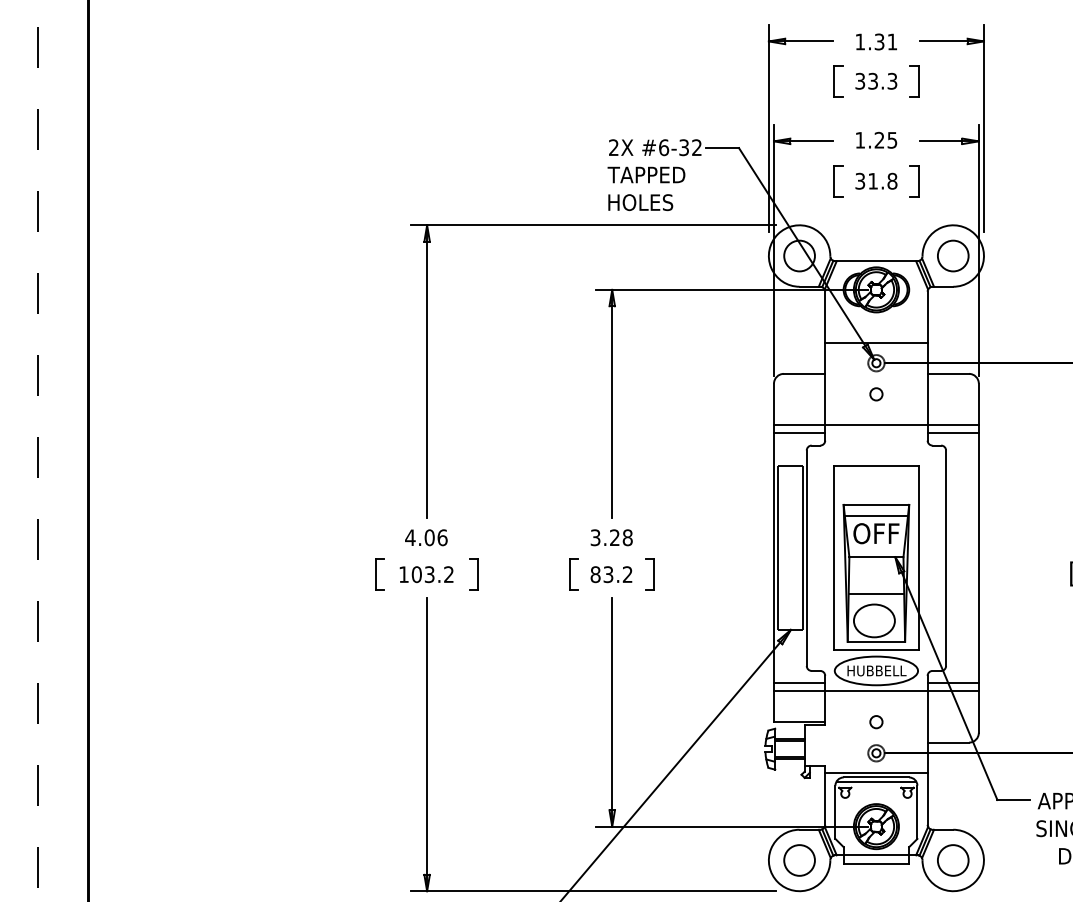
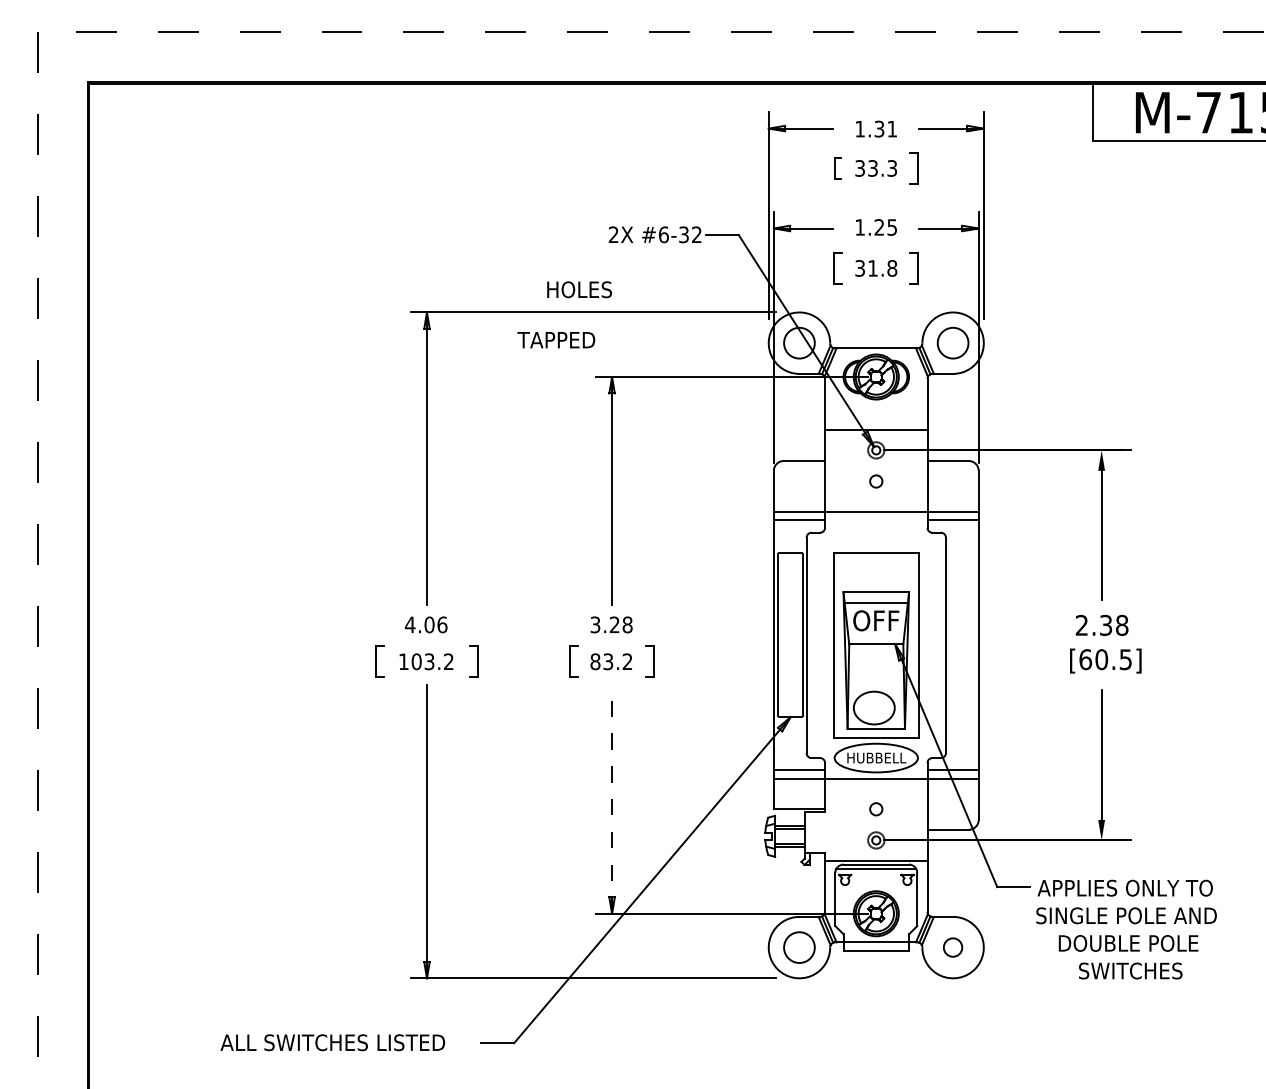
part: (837, 81) -> (837, 168), size x0.7
text: (646, 175) -> (556, 340), moved
text: (640, 202) -> (579, 289), moved
line: (876, 594) -> (876, 681), removed
line: (612, 712) -> (612, 799), solid -> dashed
circle: (952, 860) -> (952, 947), size x0.6

